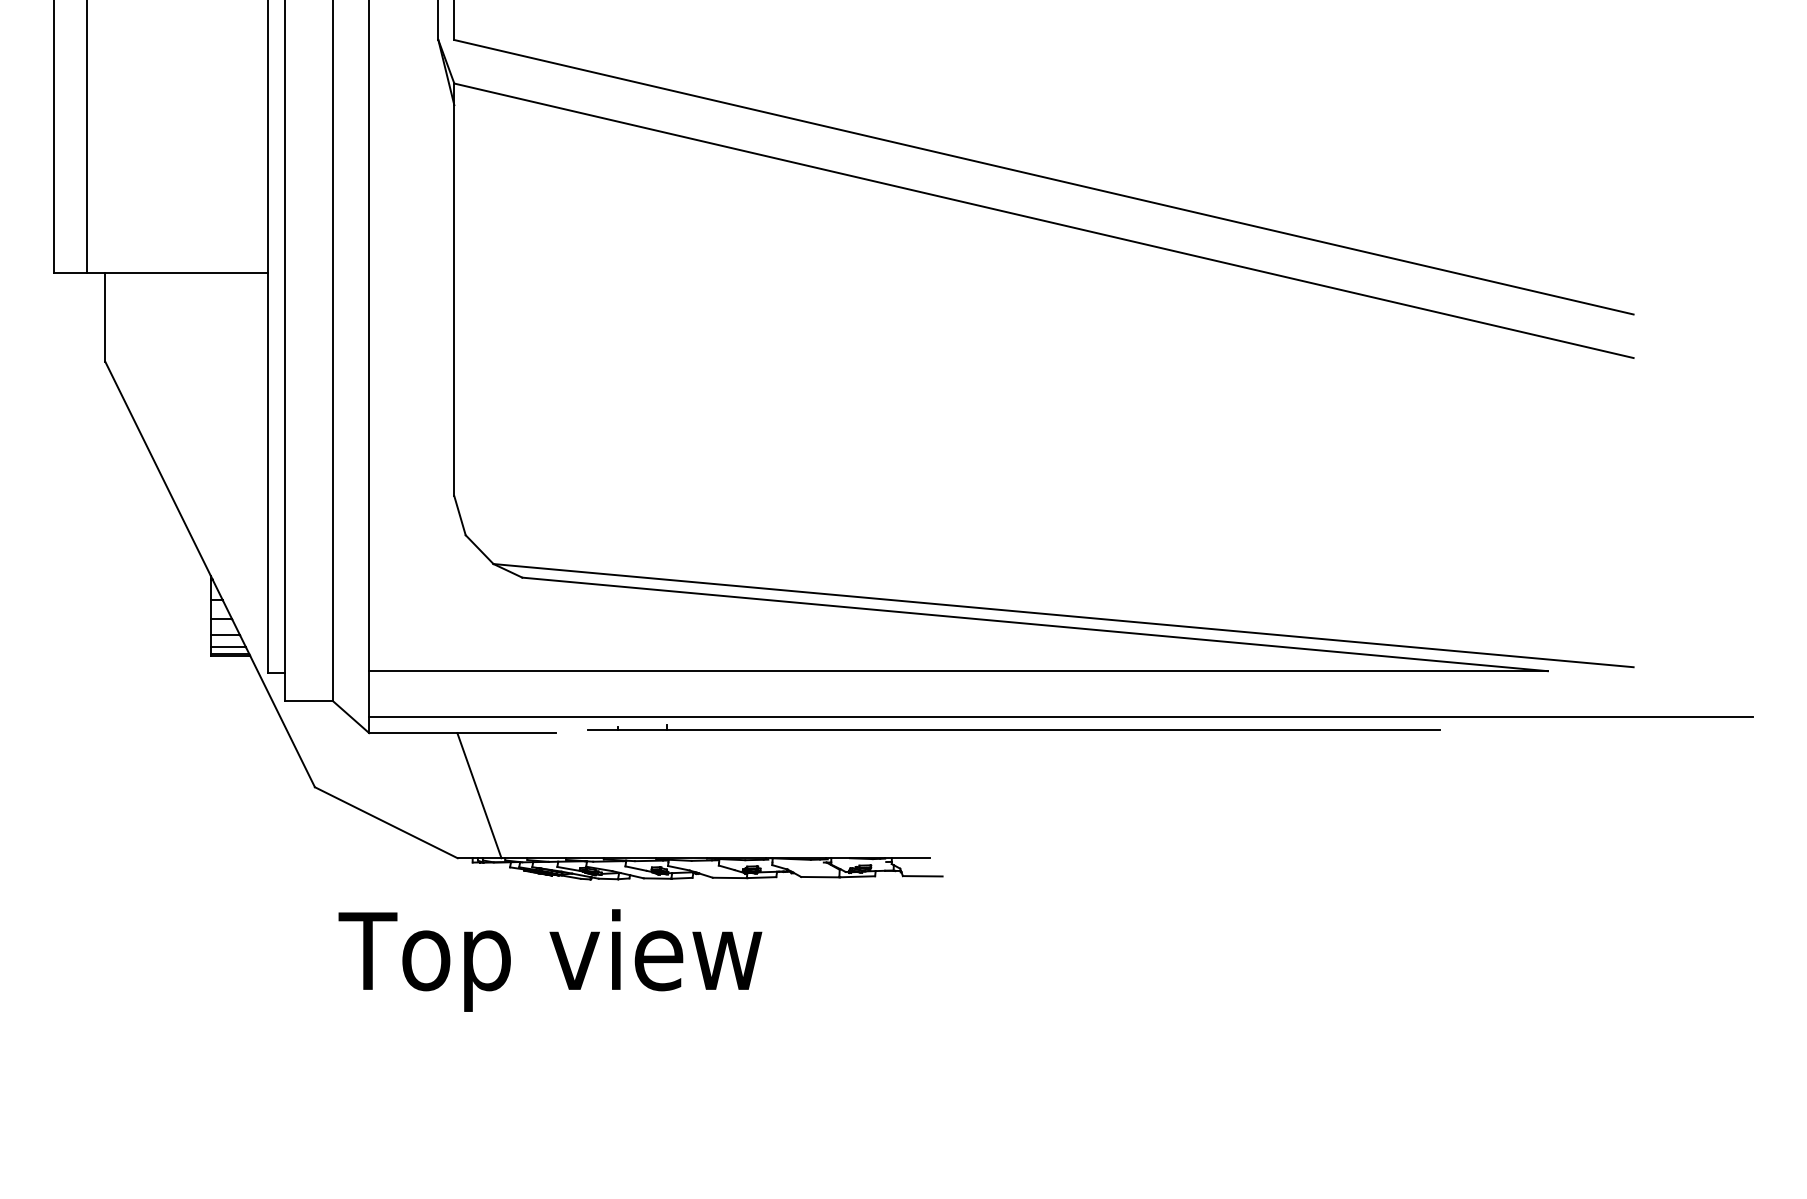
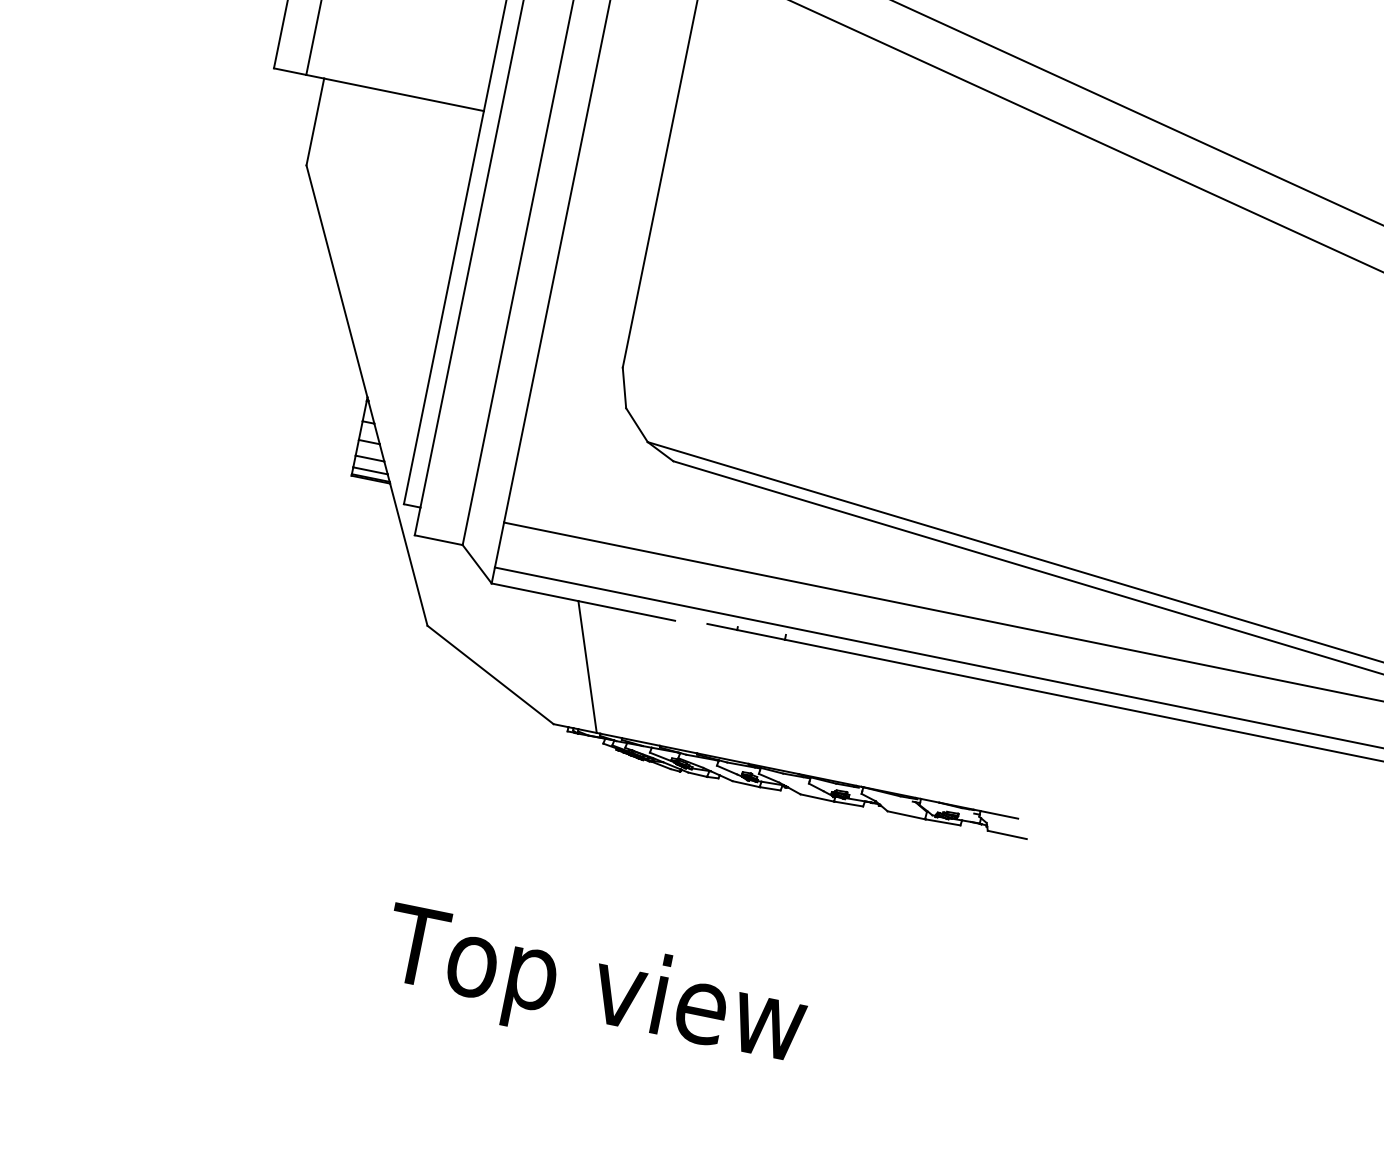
text: (550, 960) -> (594, 991), moved

